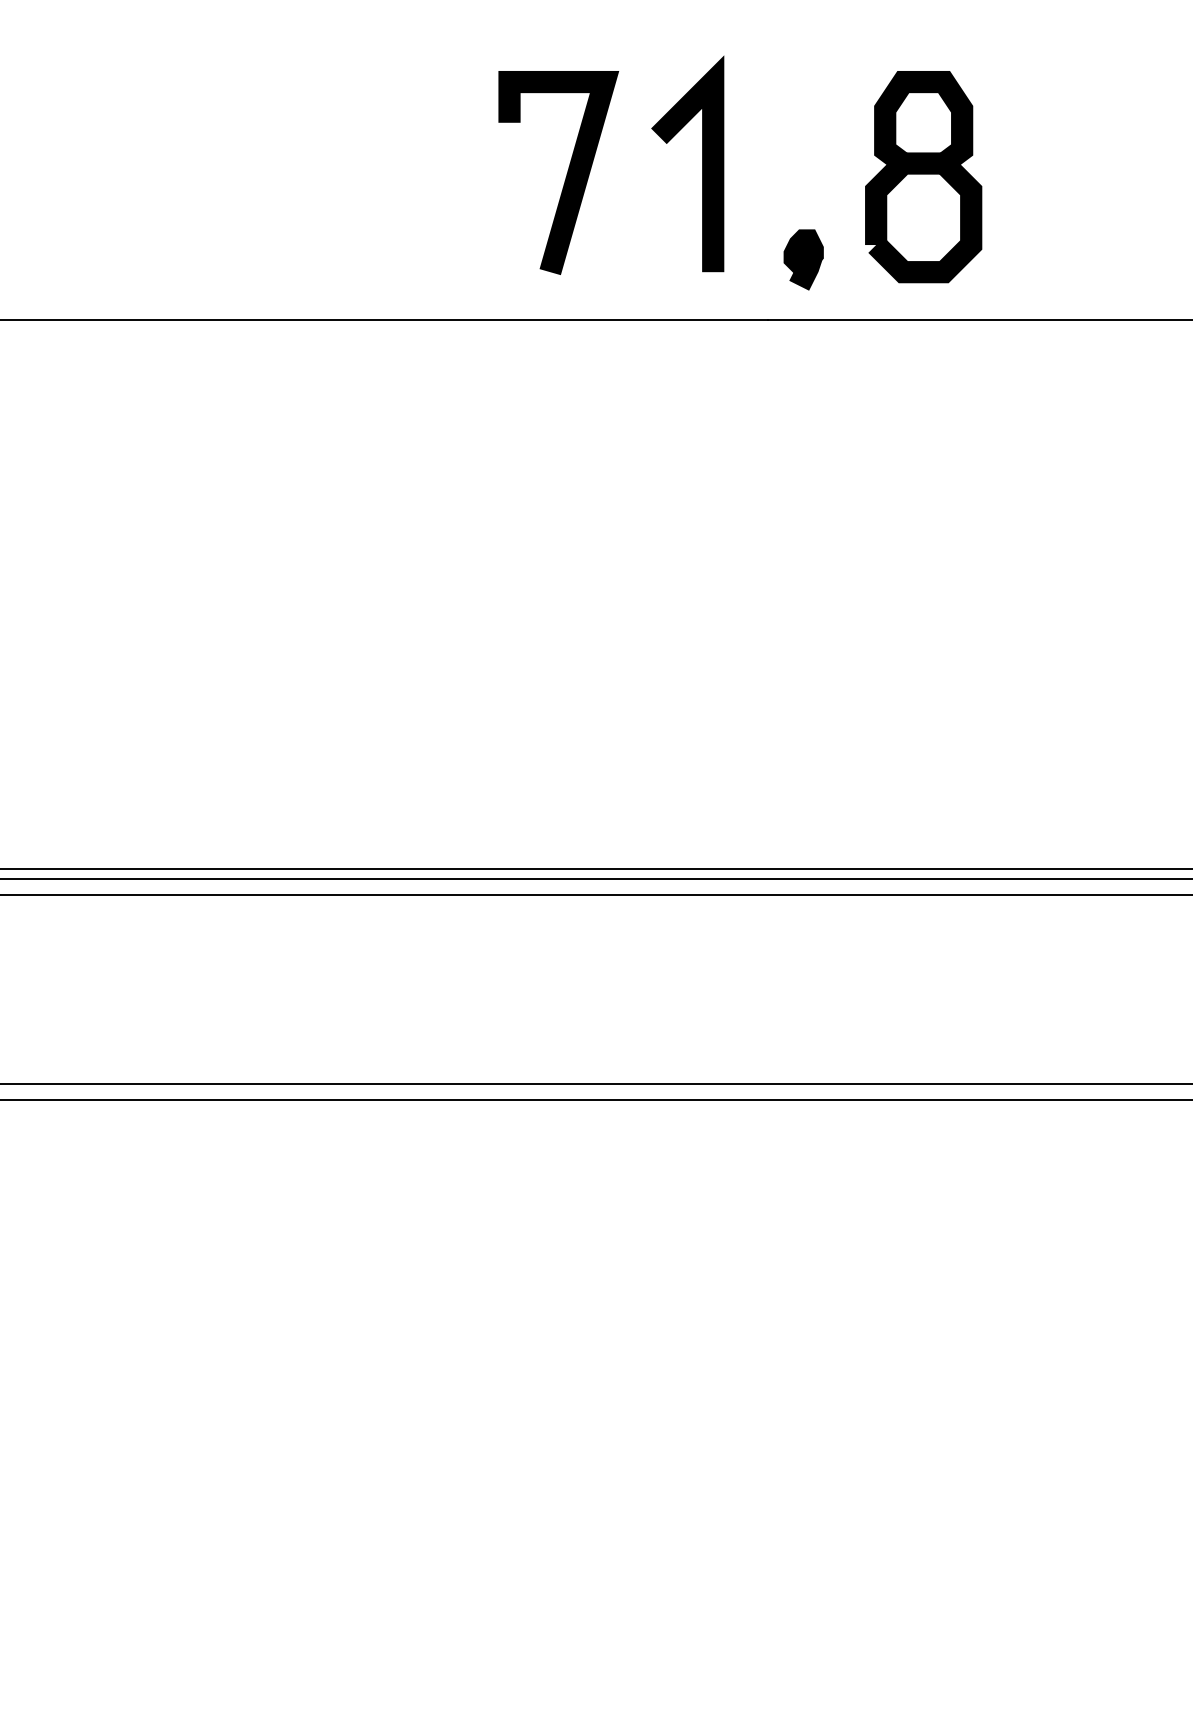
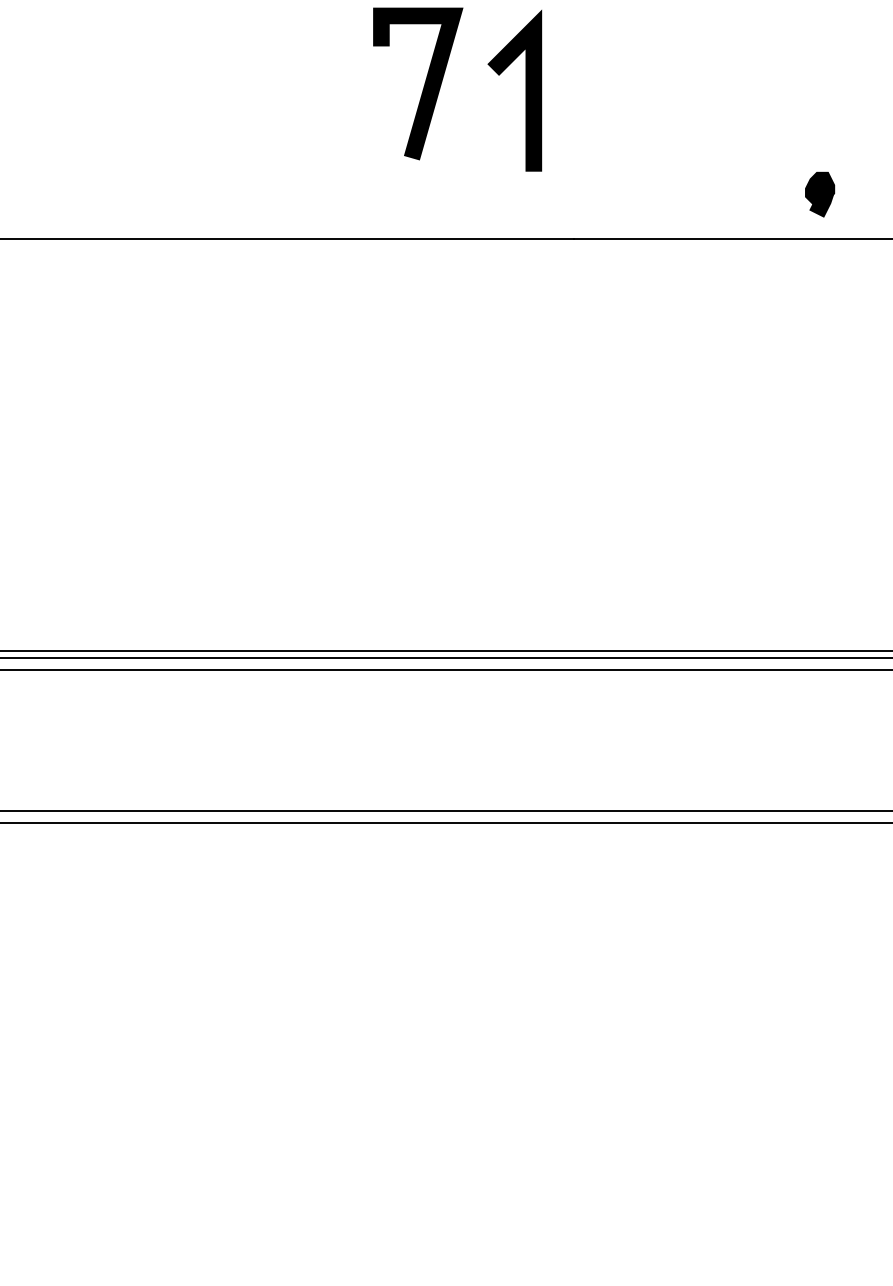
line: (702, 163) -> (525, 90), moved
line: (566, 174) -> (424, 85), moved
part: (923, 177) -> (691, 133), removed
part: (803, 259) -> (819, 194), moved

